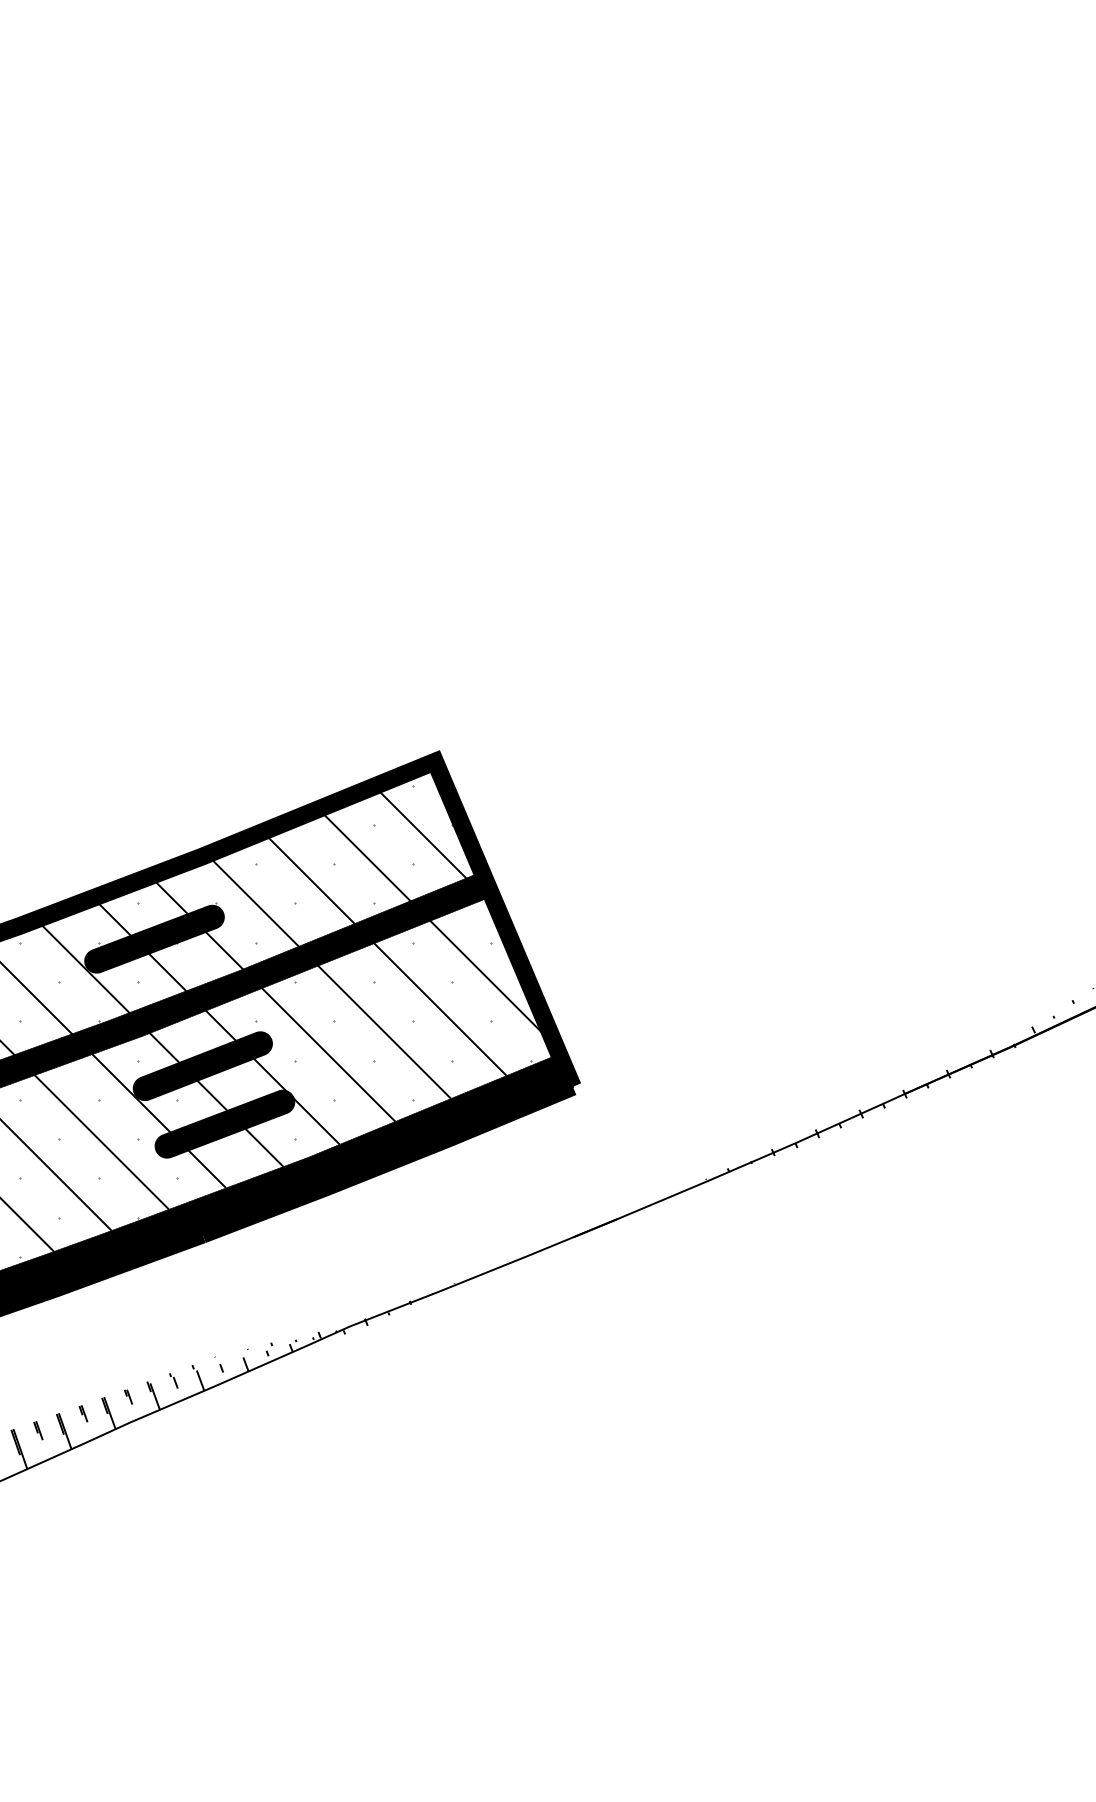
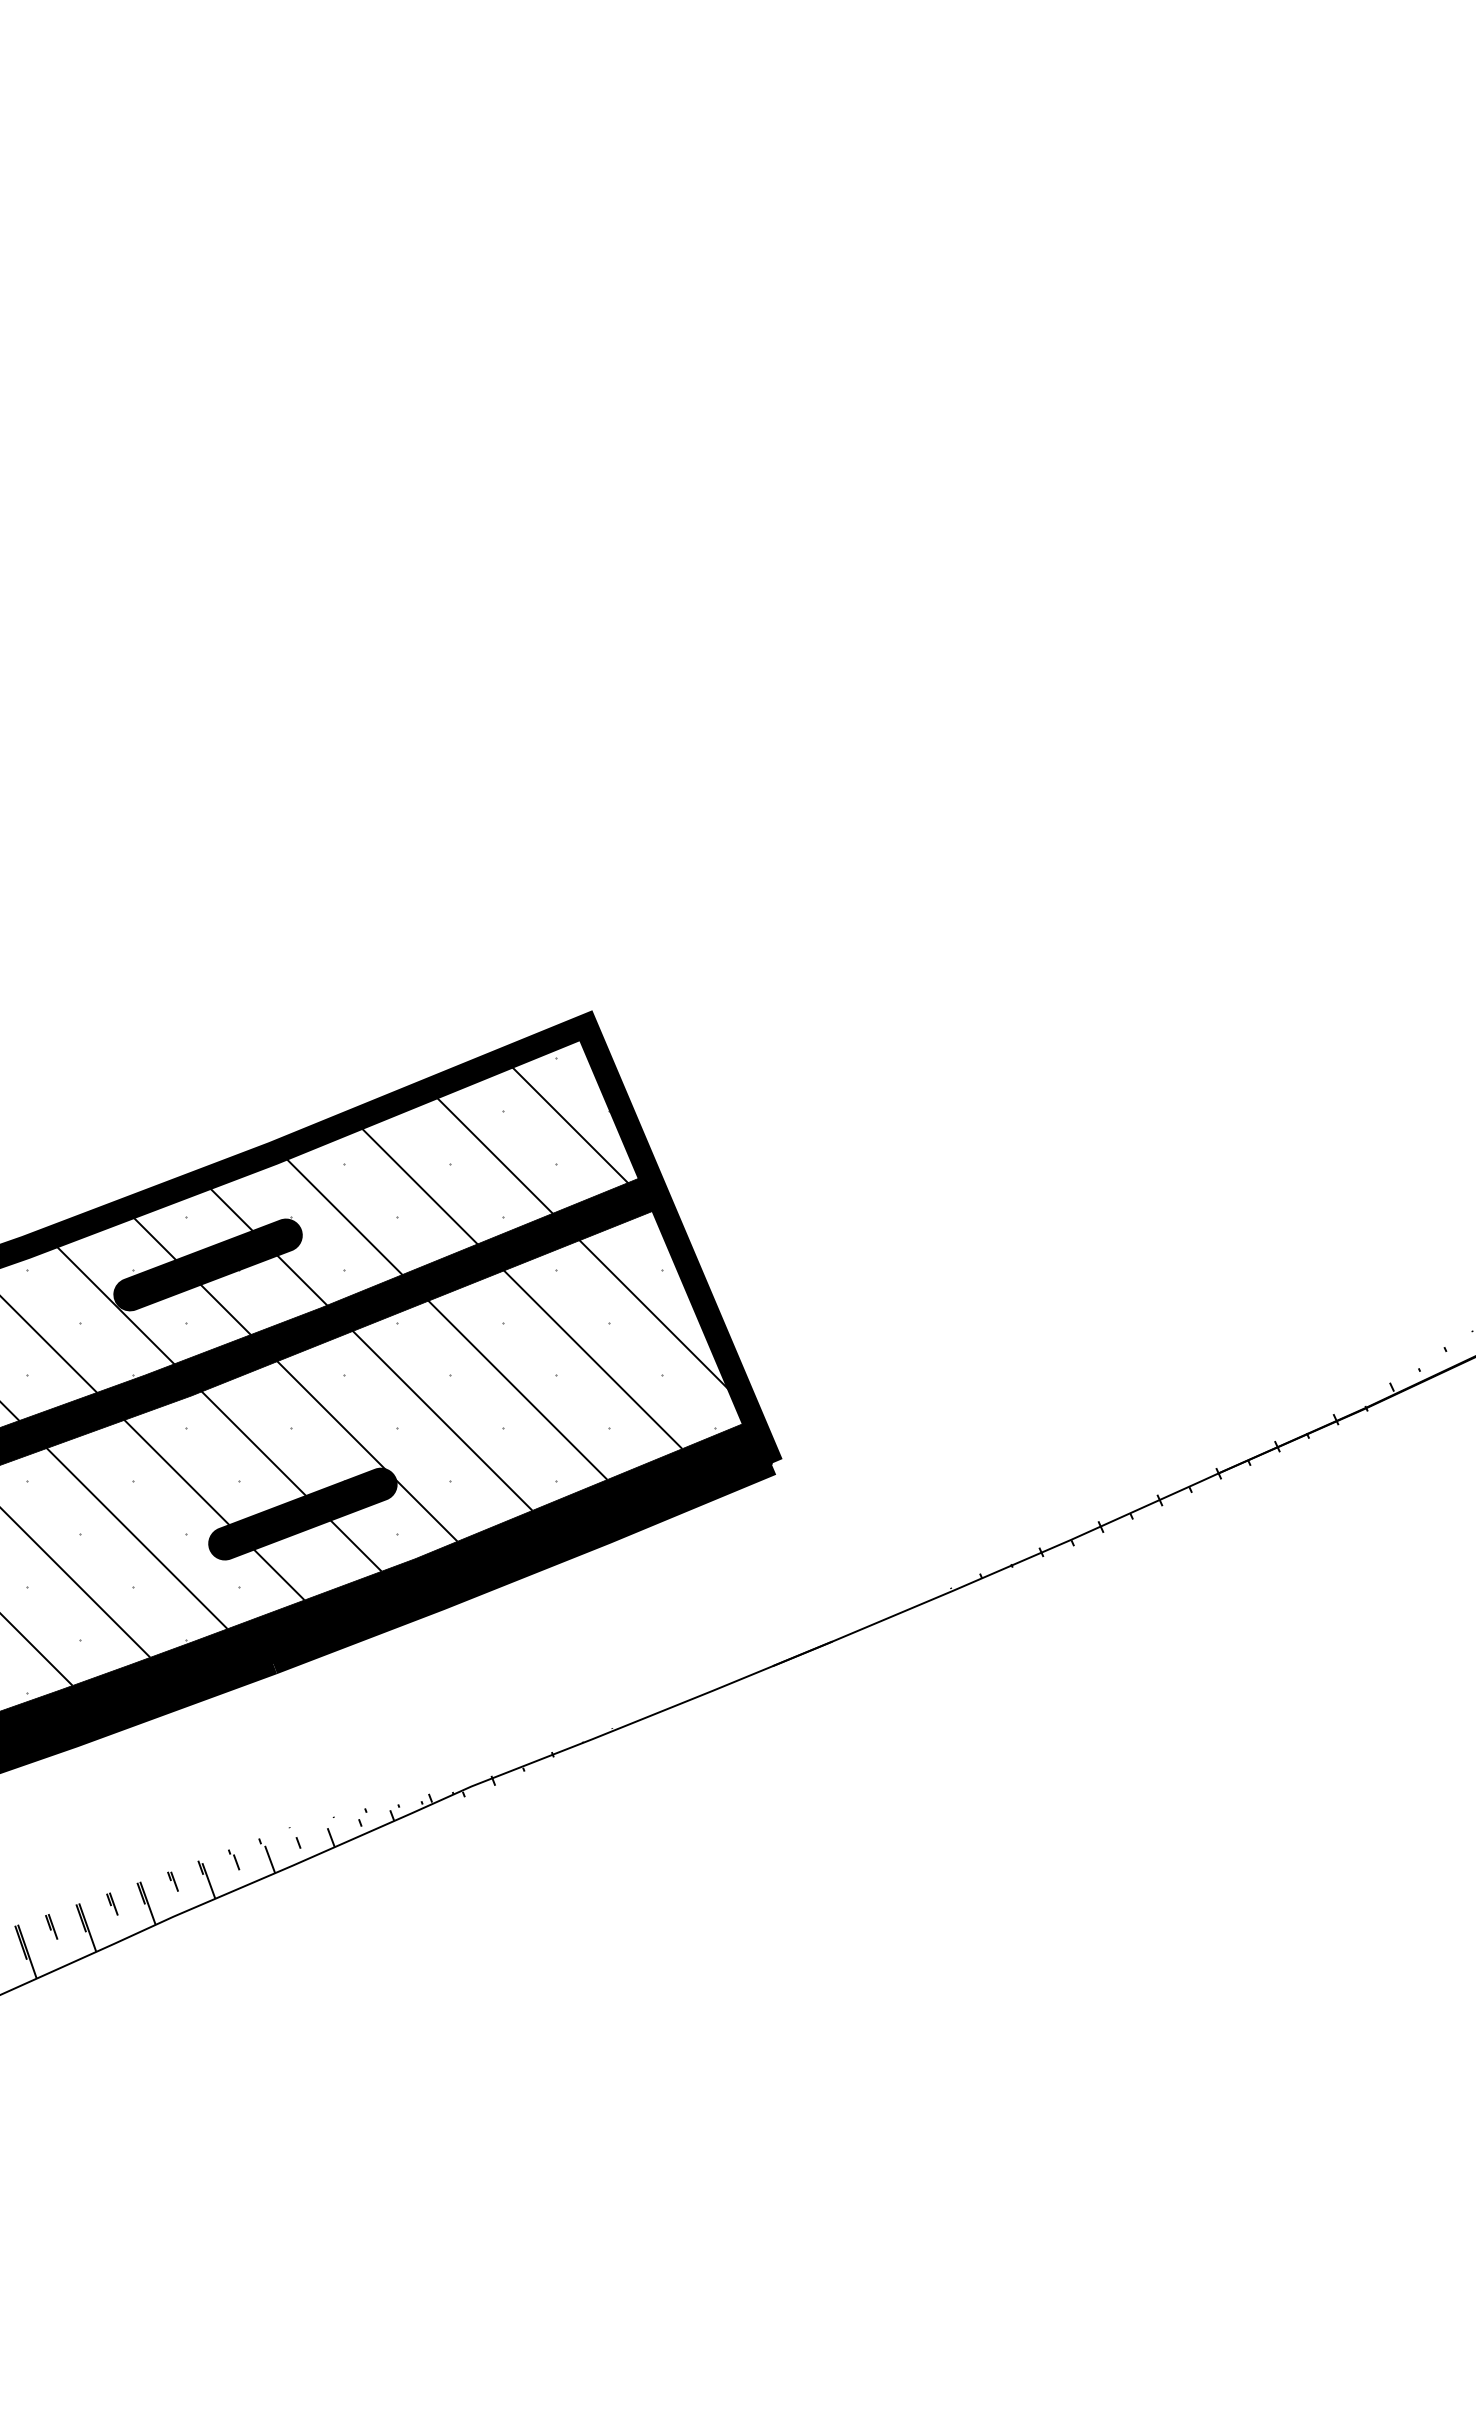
fill: (202, 1066) -> (272, 1436), removed

